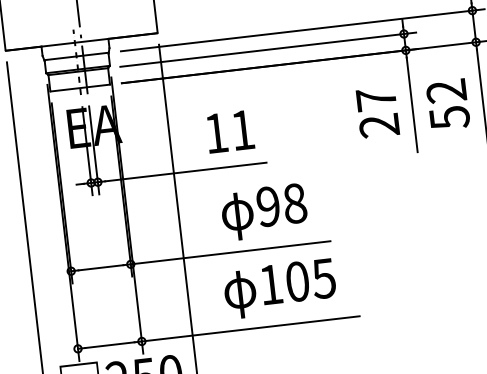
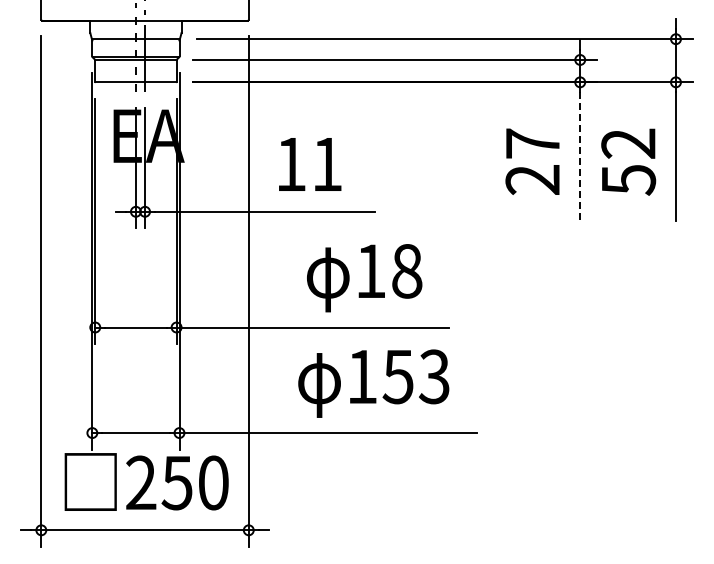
line: (412, 105) -> (580, 157), solid -> dashed
text: (230, 131) -> (310, 164), moved
text: (268, 206) -> (370, 270), 98 -> 18
text: (310, 279) -> (415, 376), 105 -> 153

